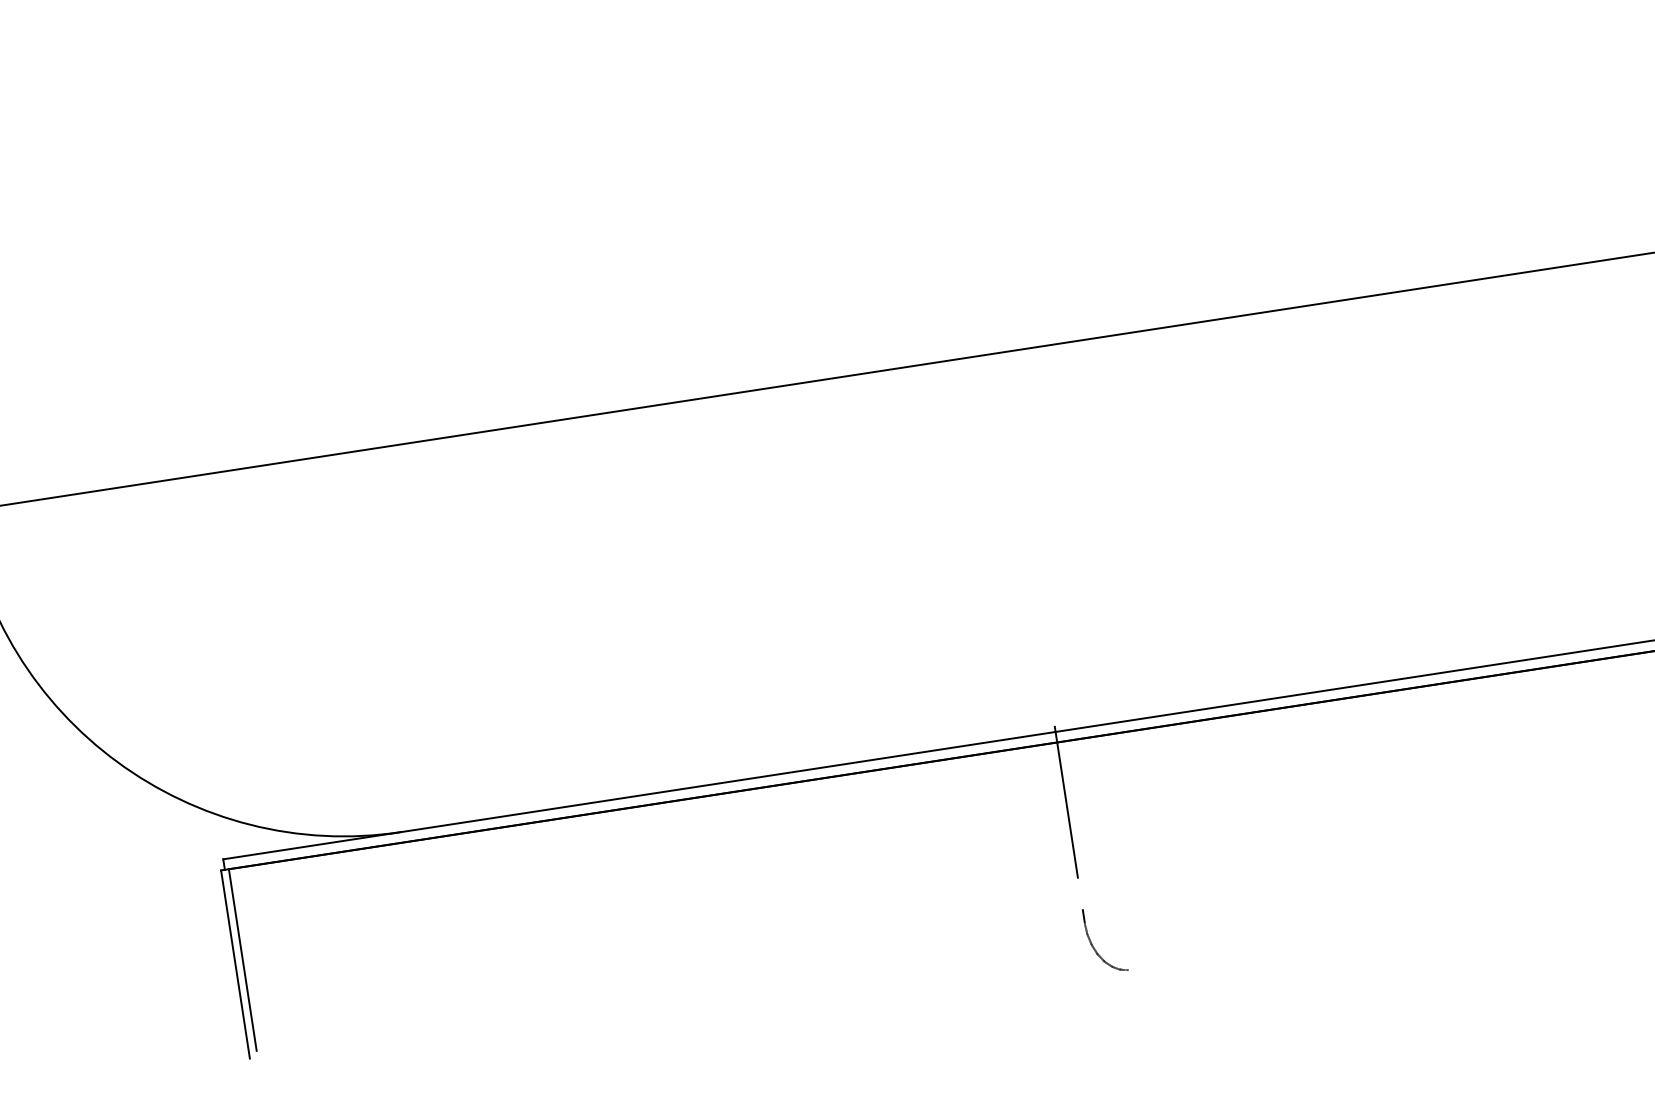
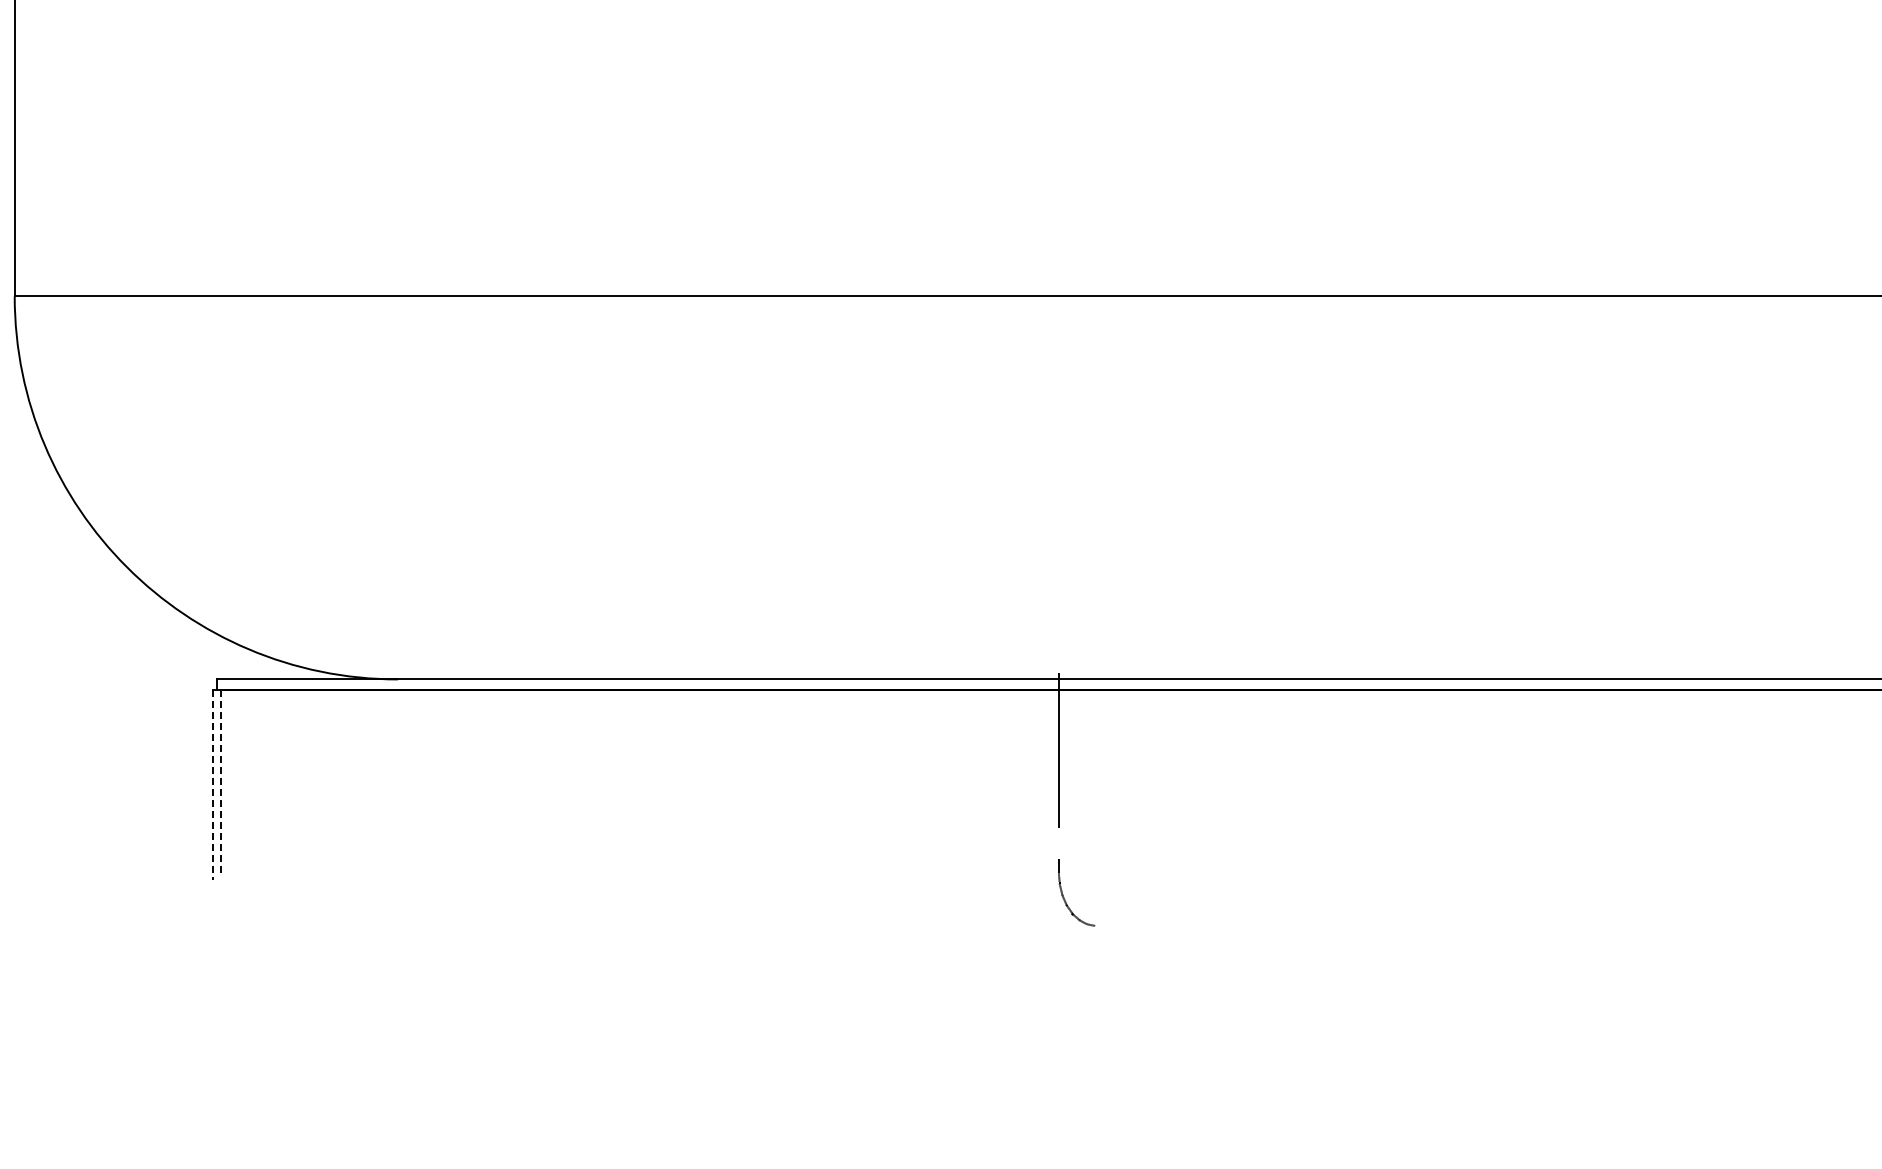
line: (243, 959) -> (221, 781), solid -> dashed
line: (235, 964) -> (213, 785), solid -> dashed

